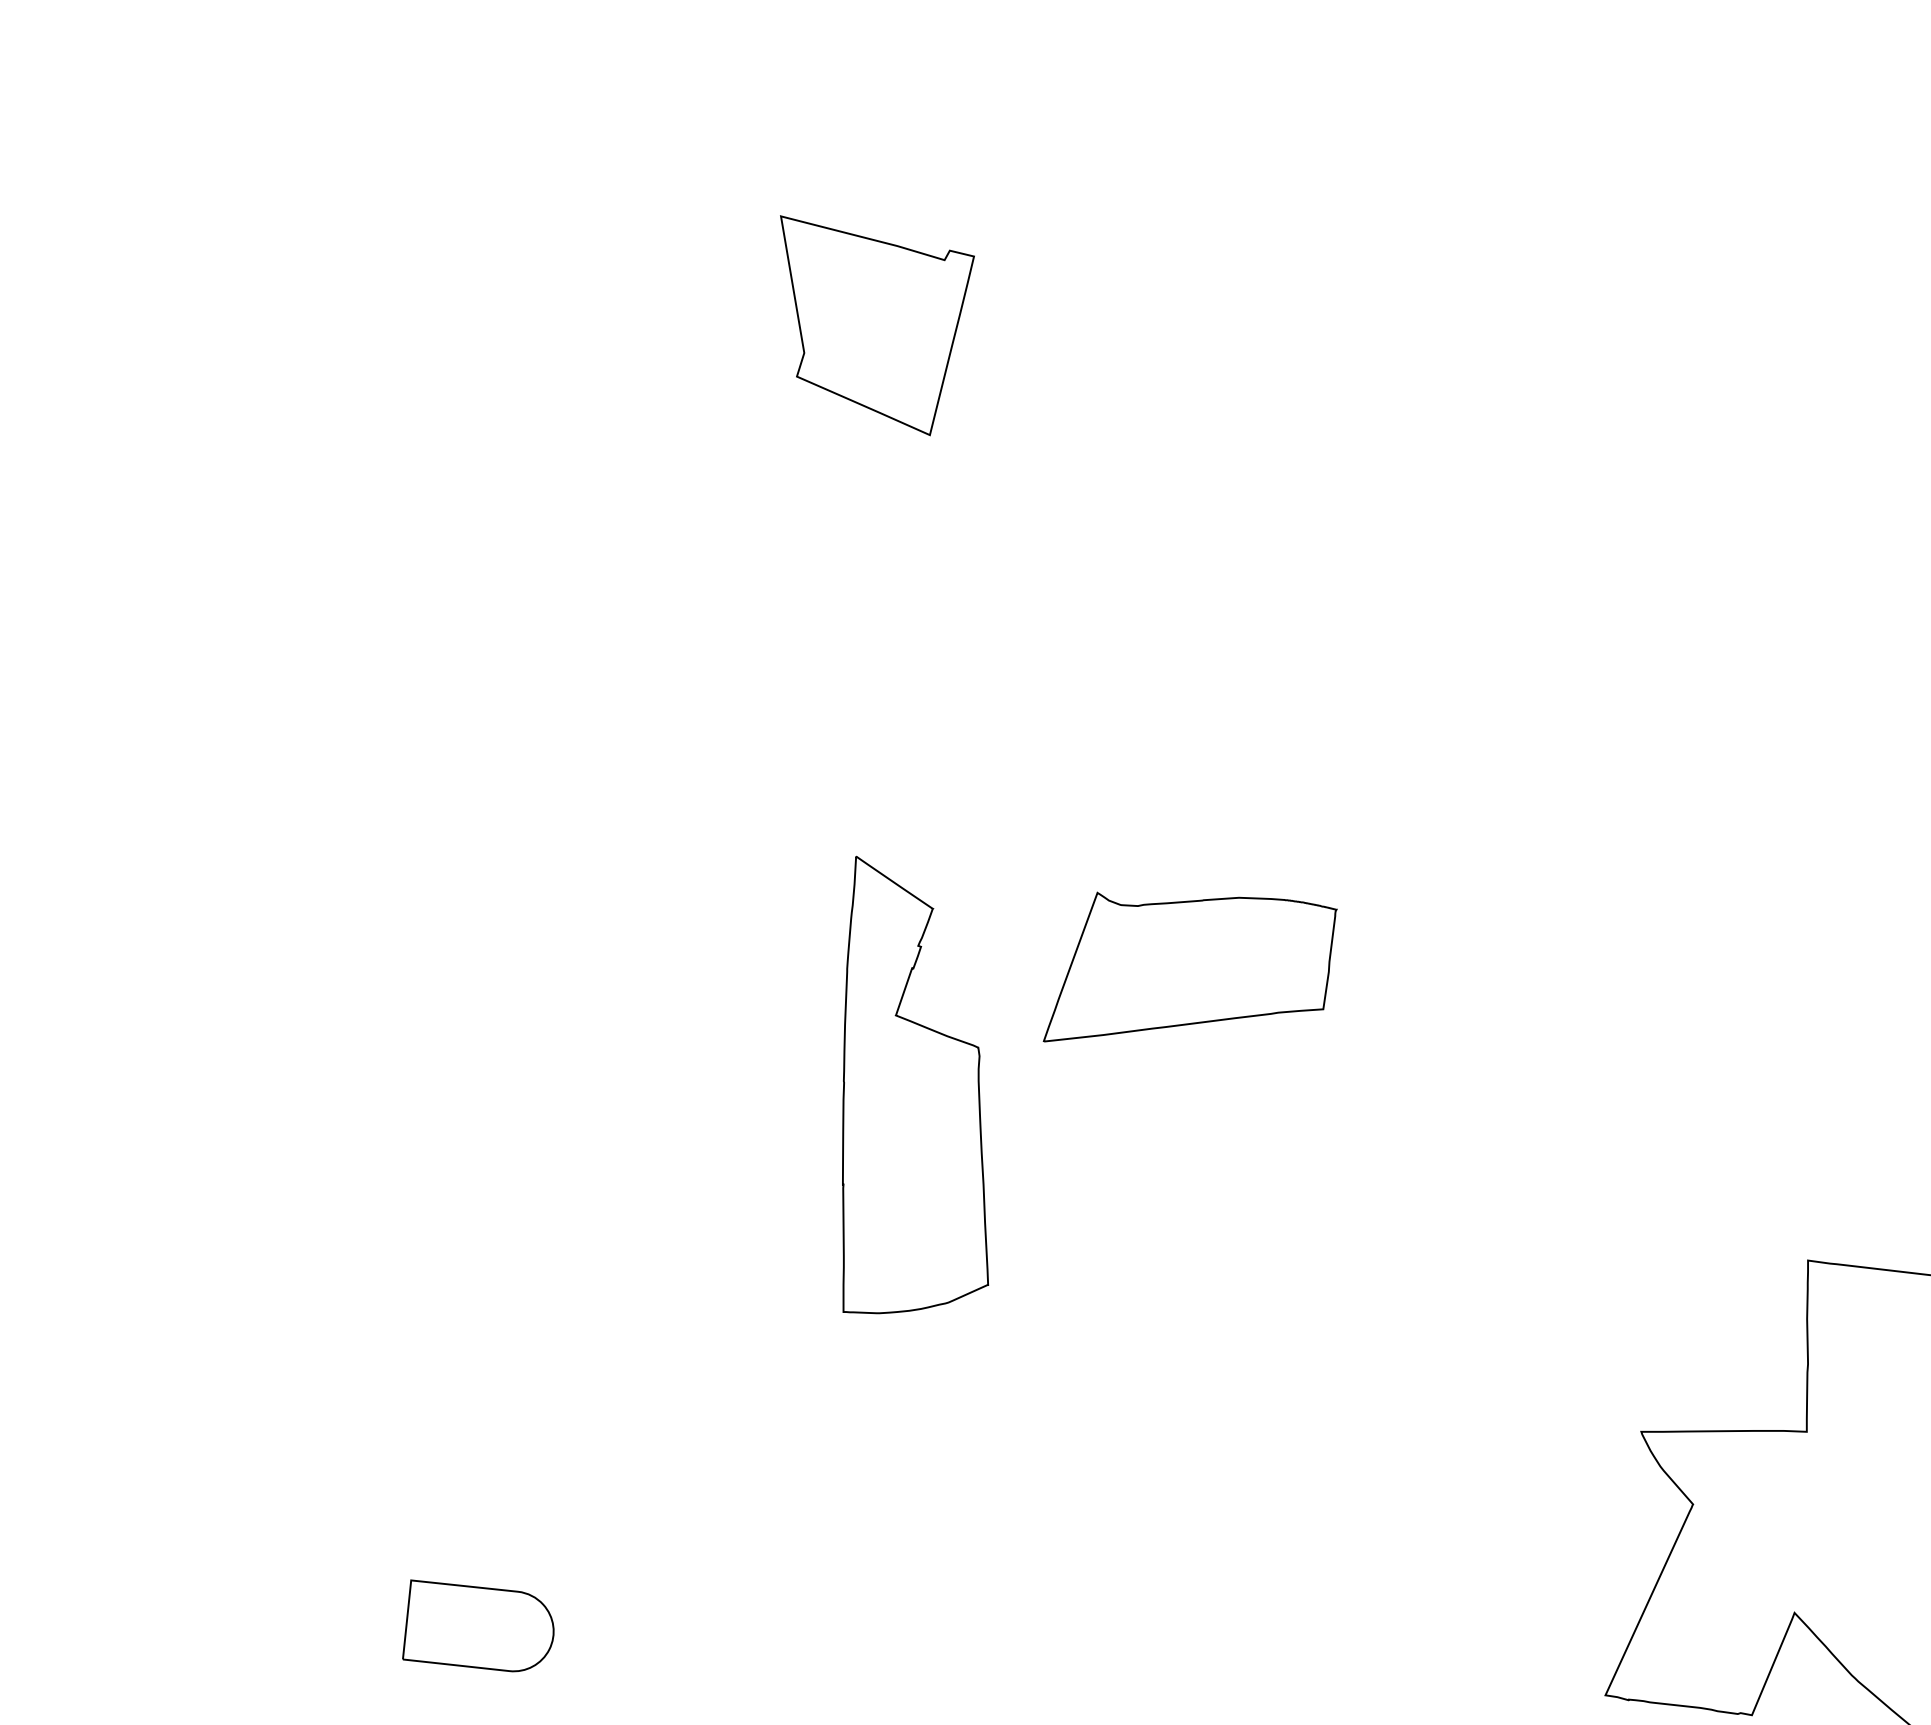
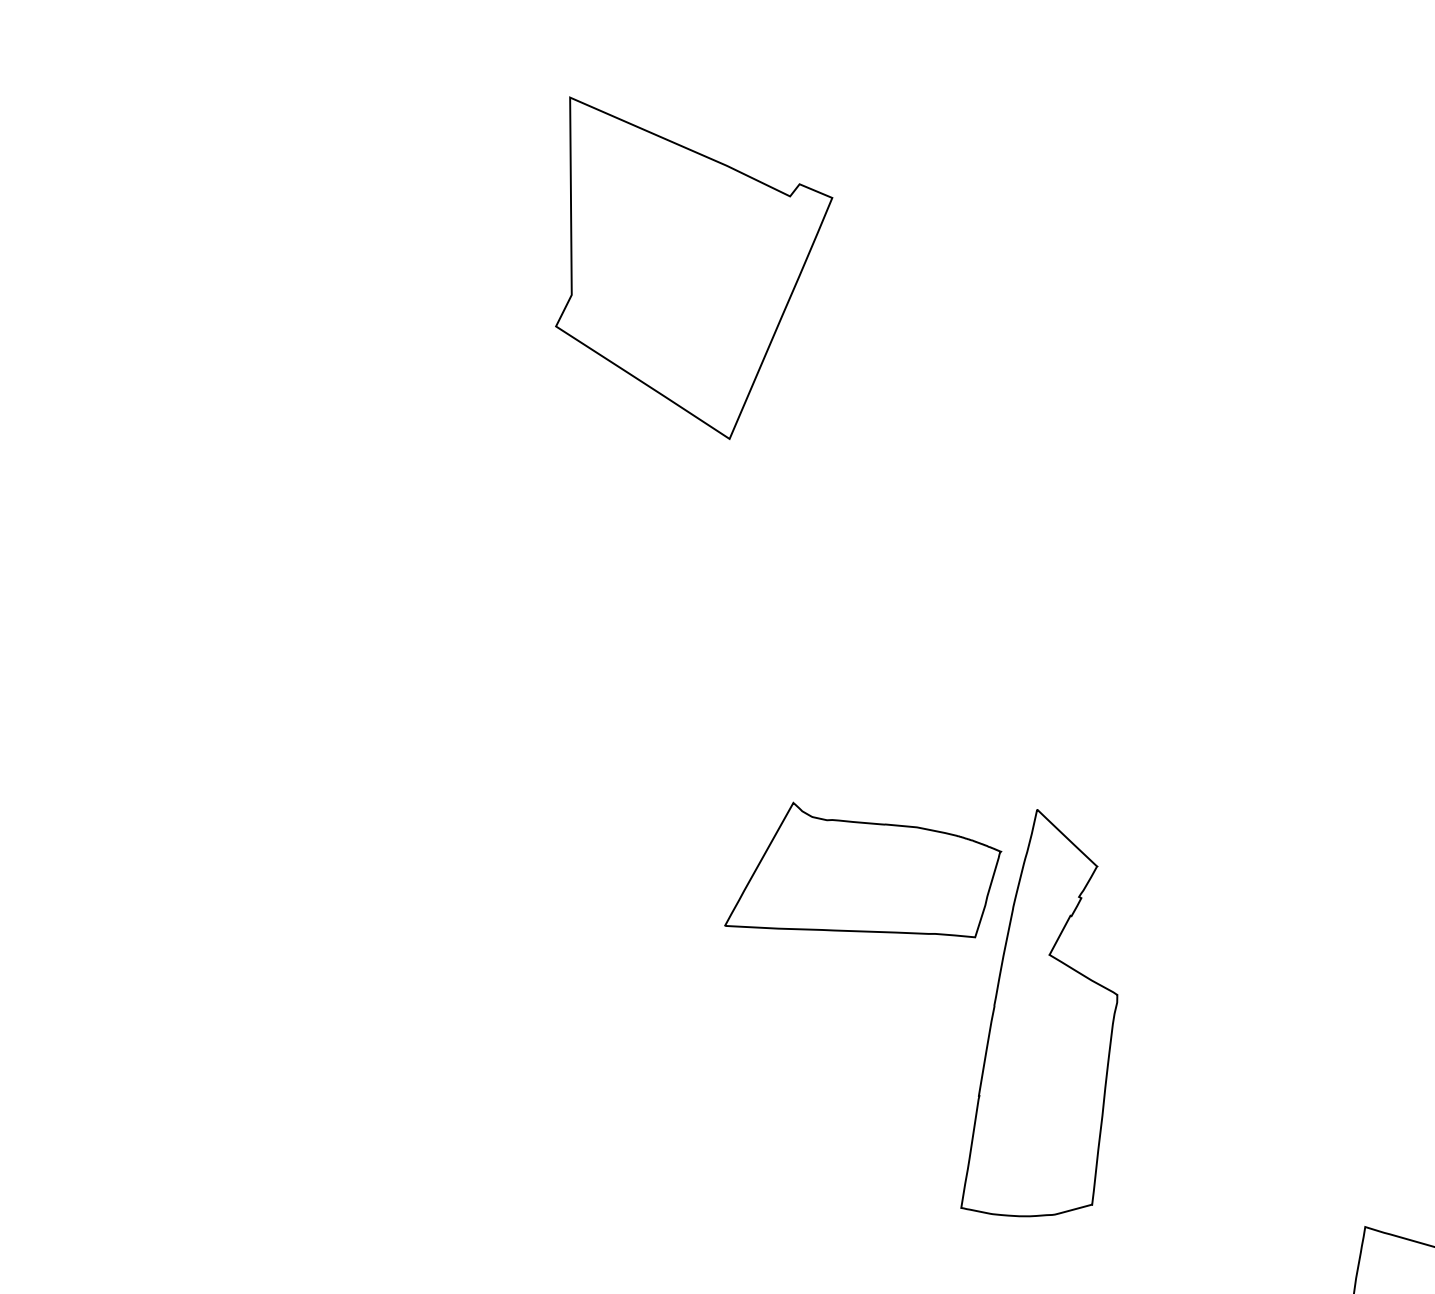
part: (877, 325) -> (680, 273), size x1.6
part: (915, 1084) -> (1056, 1018), moved

